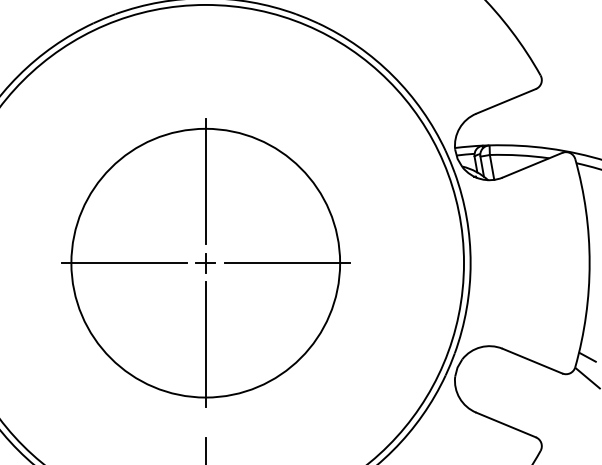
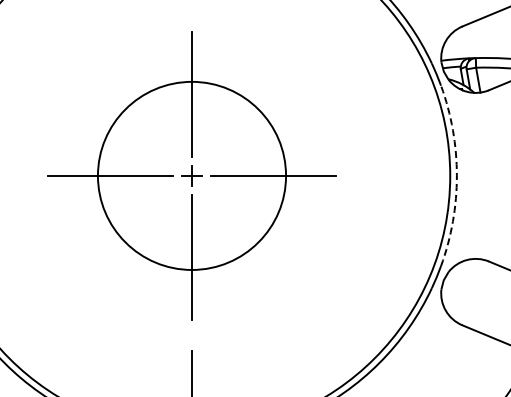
circle: (205, 262) -> (191, 175), size x0.7
arc: (470, 263) -> (456, 176), solid -> dashed

